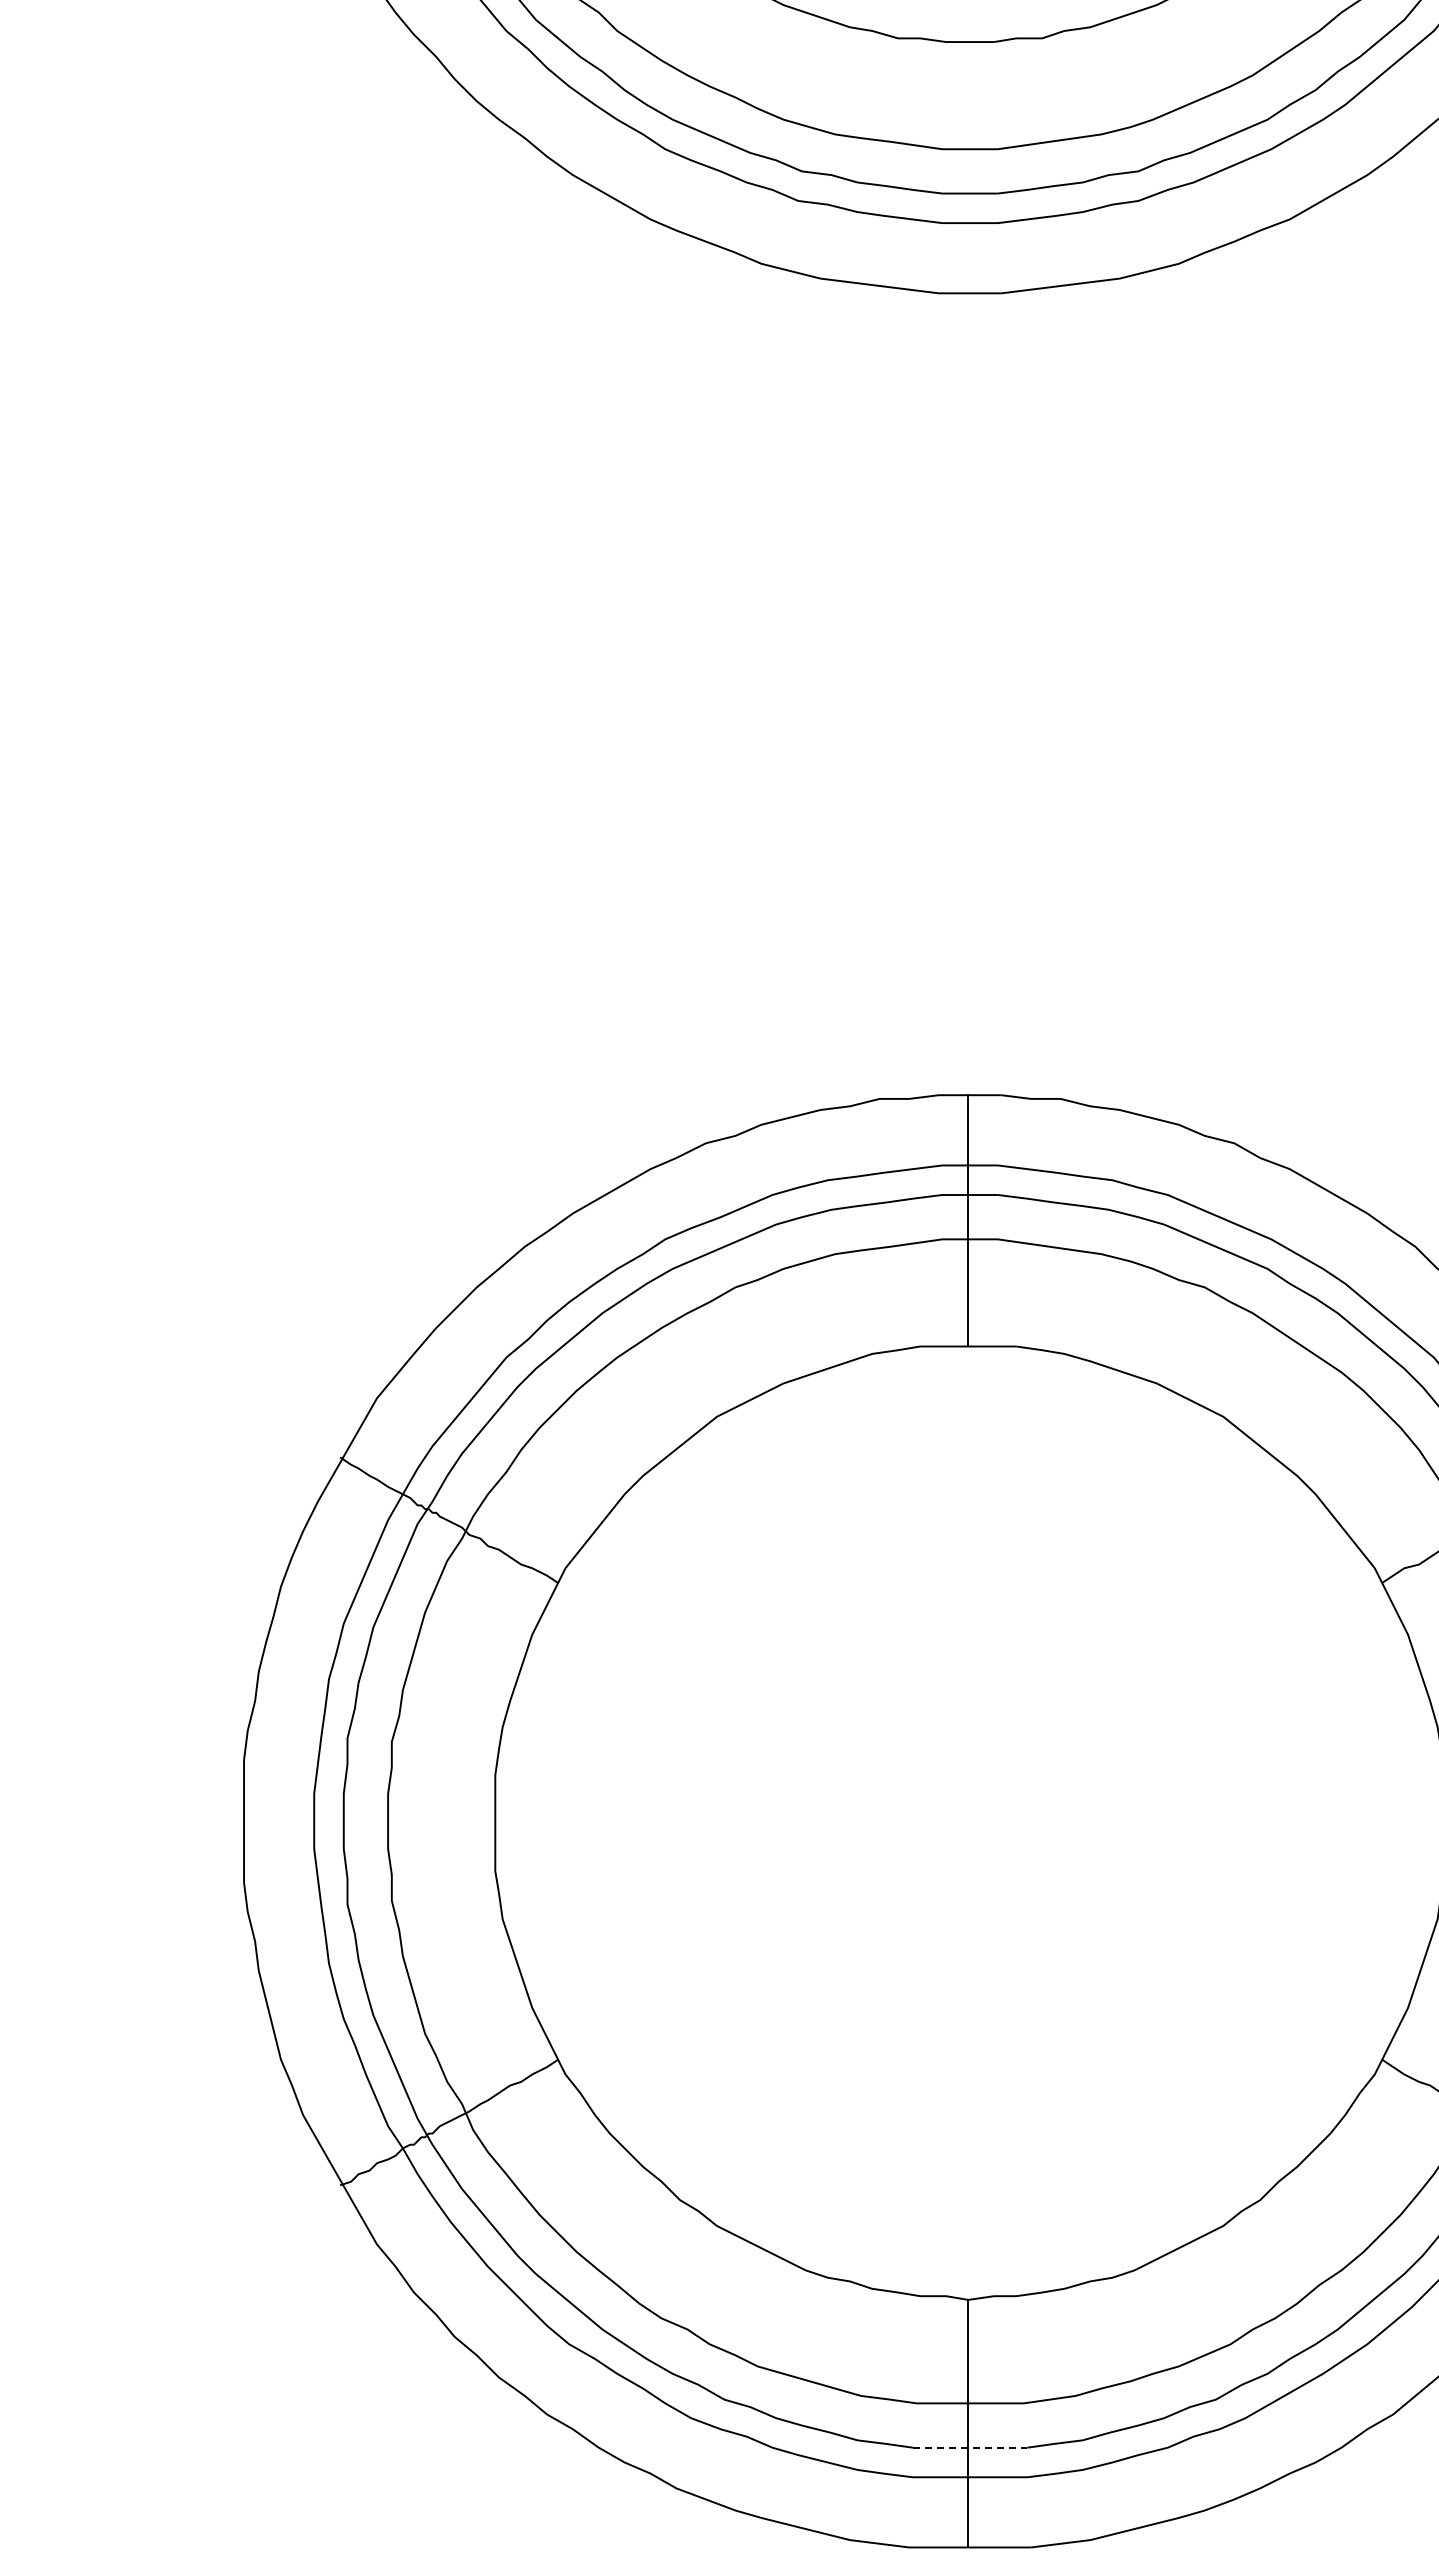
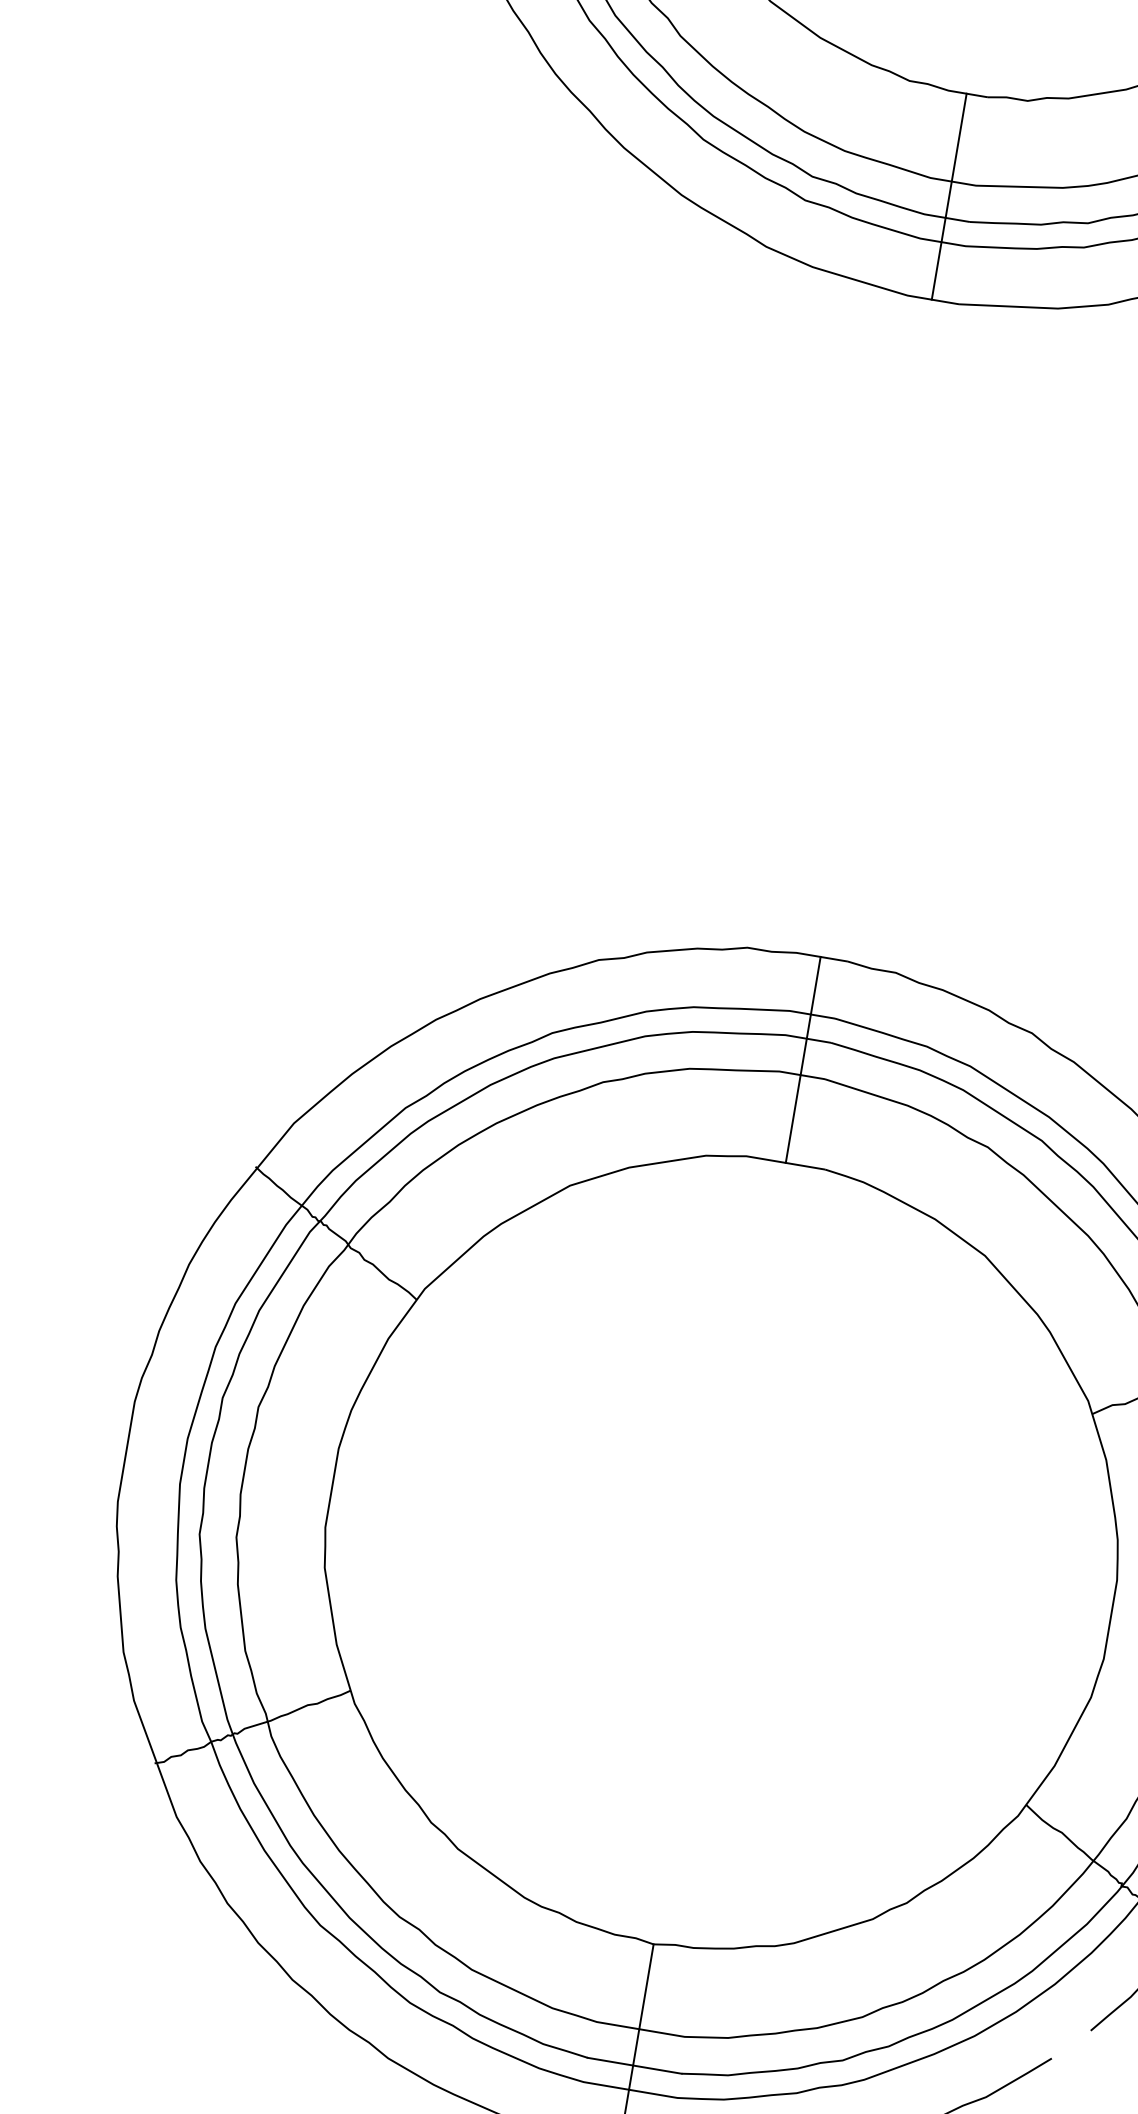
line: (968, 167) -> (949, 196), added
line: (970, 2447) -> (634, 2065), dashed -> solid

